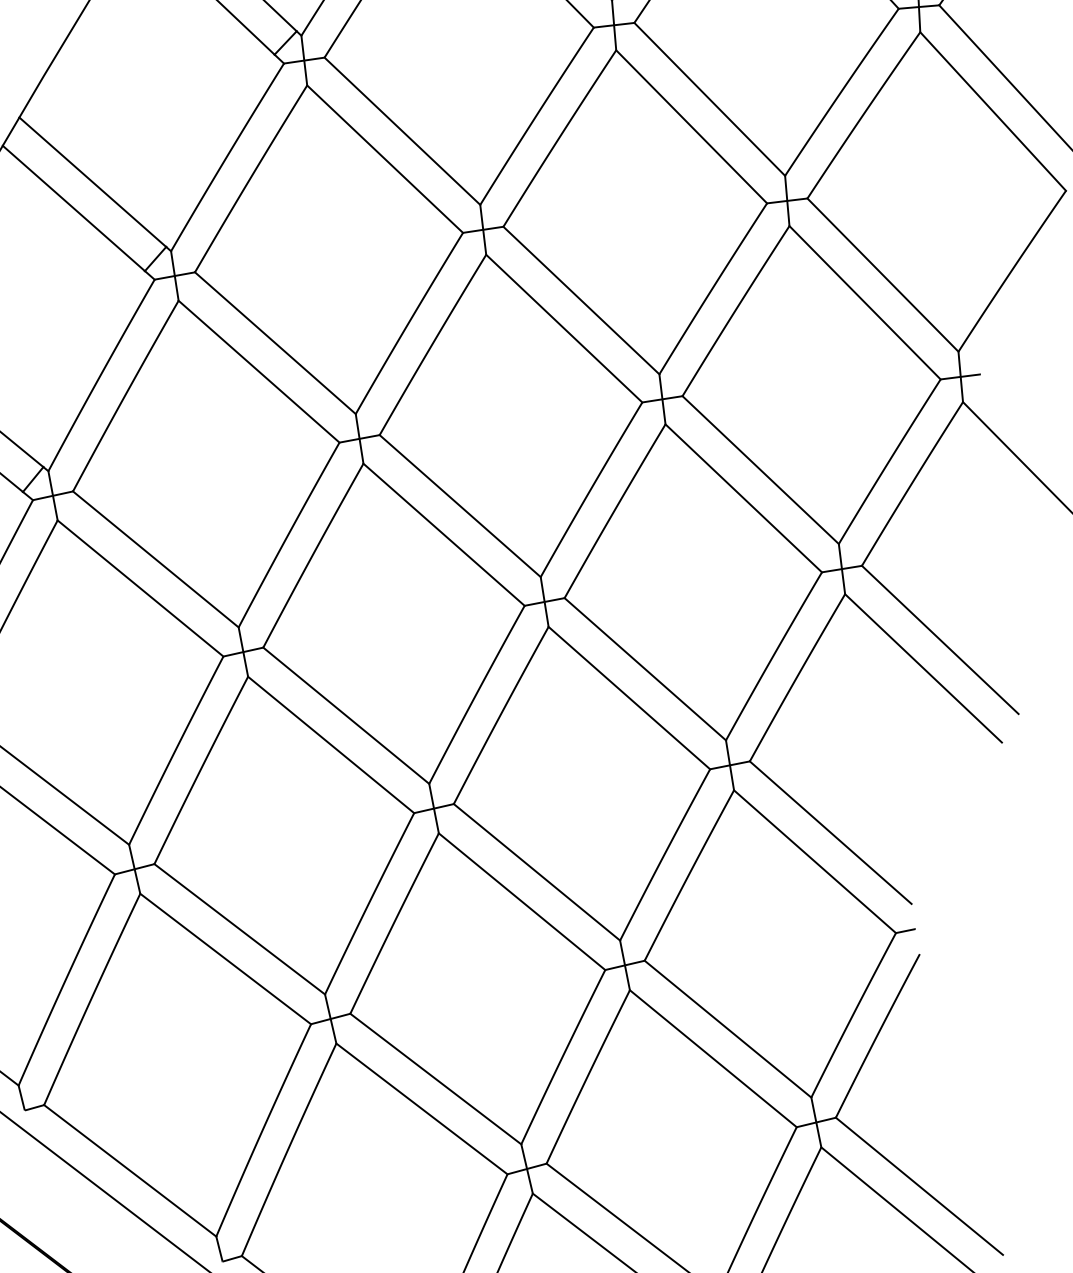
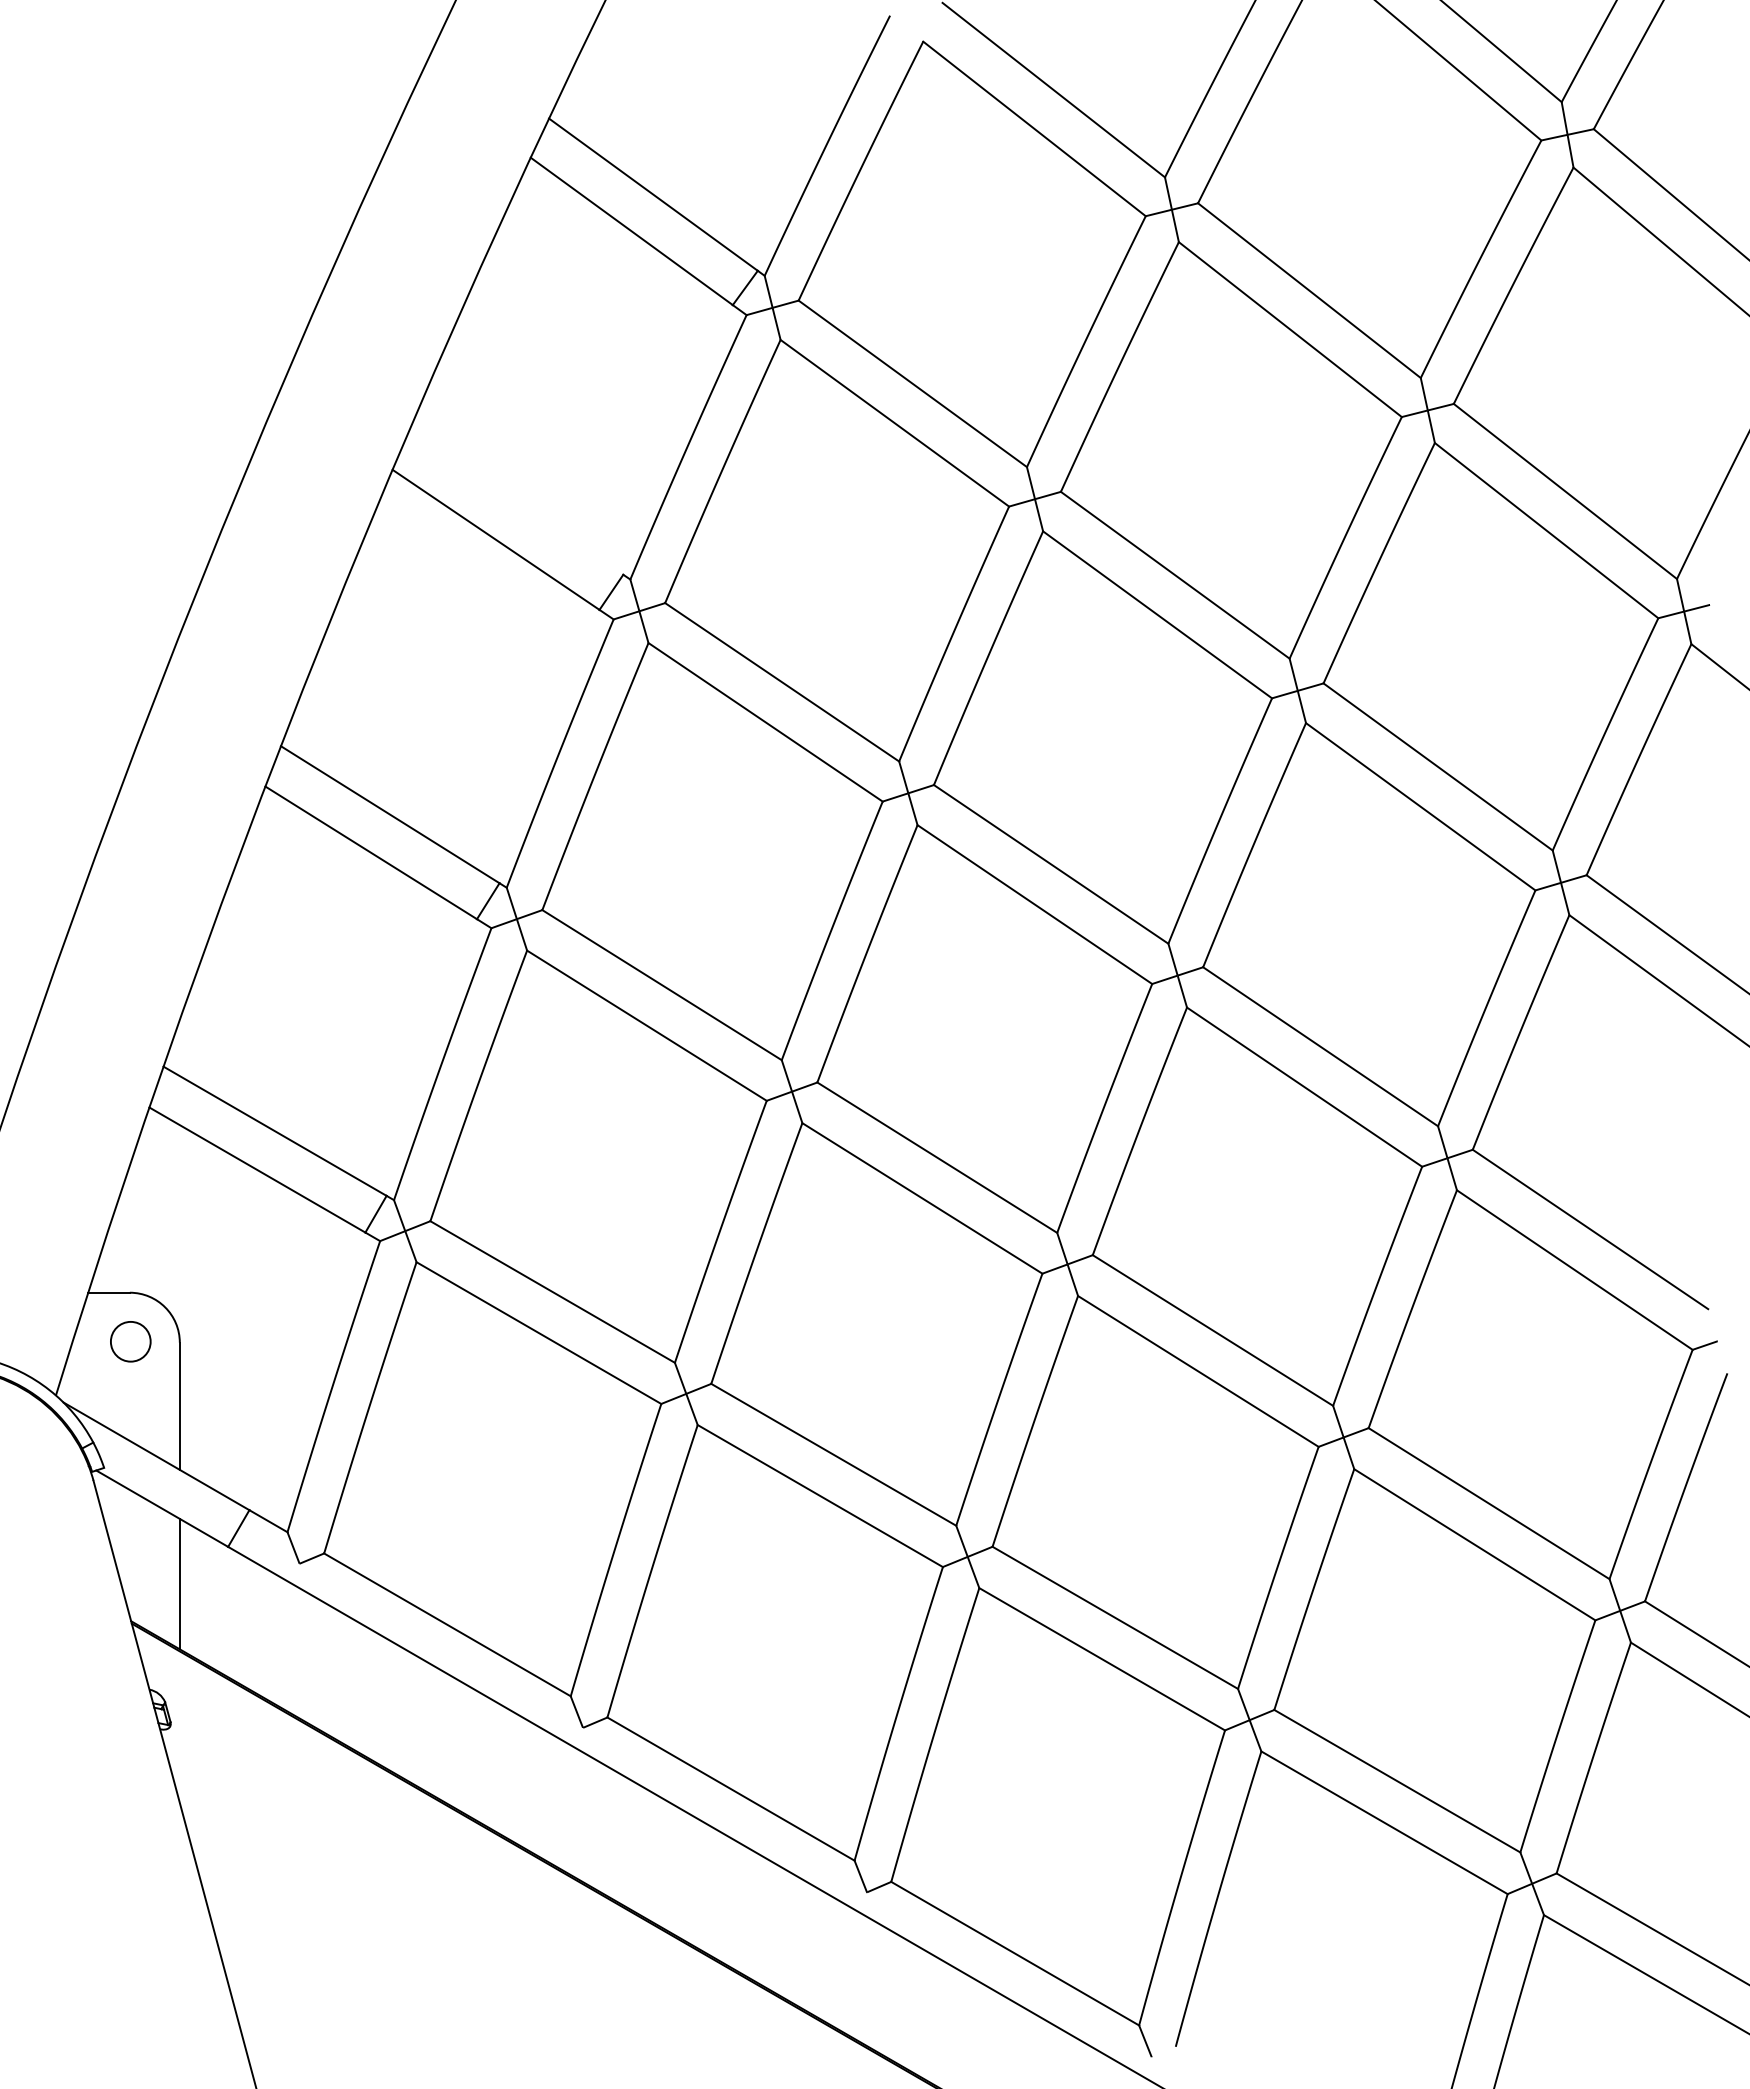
line: (92, 182) -> (516, 502), removed

